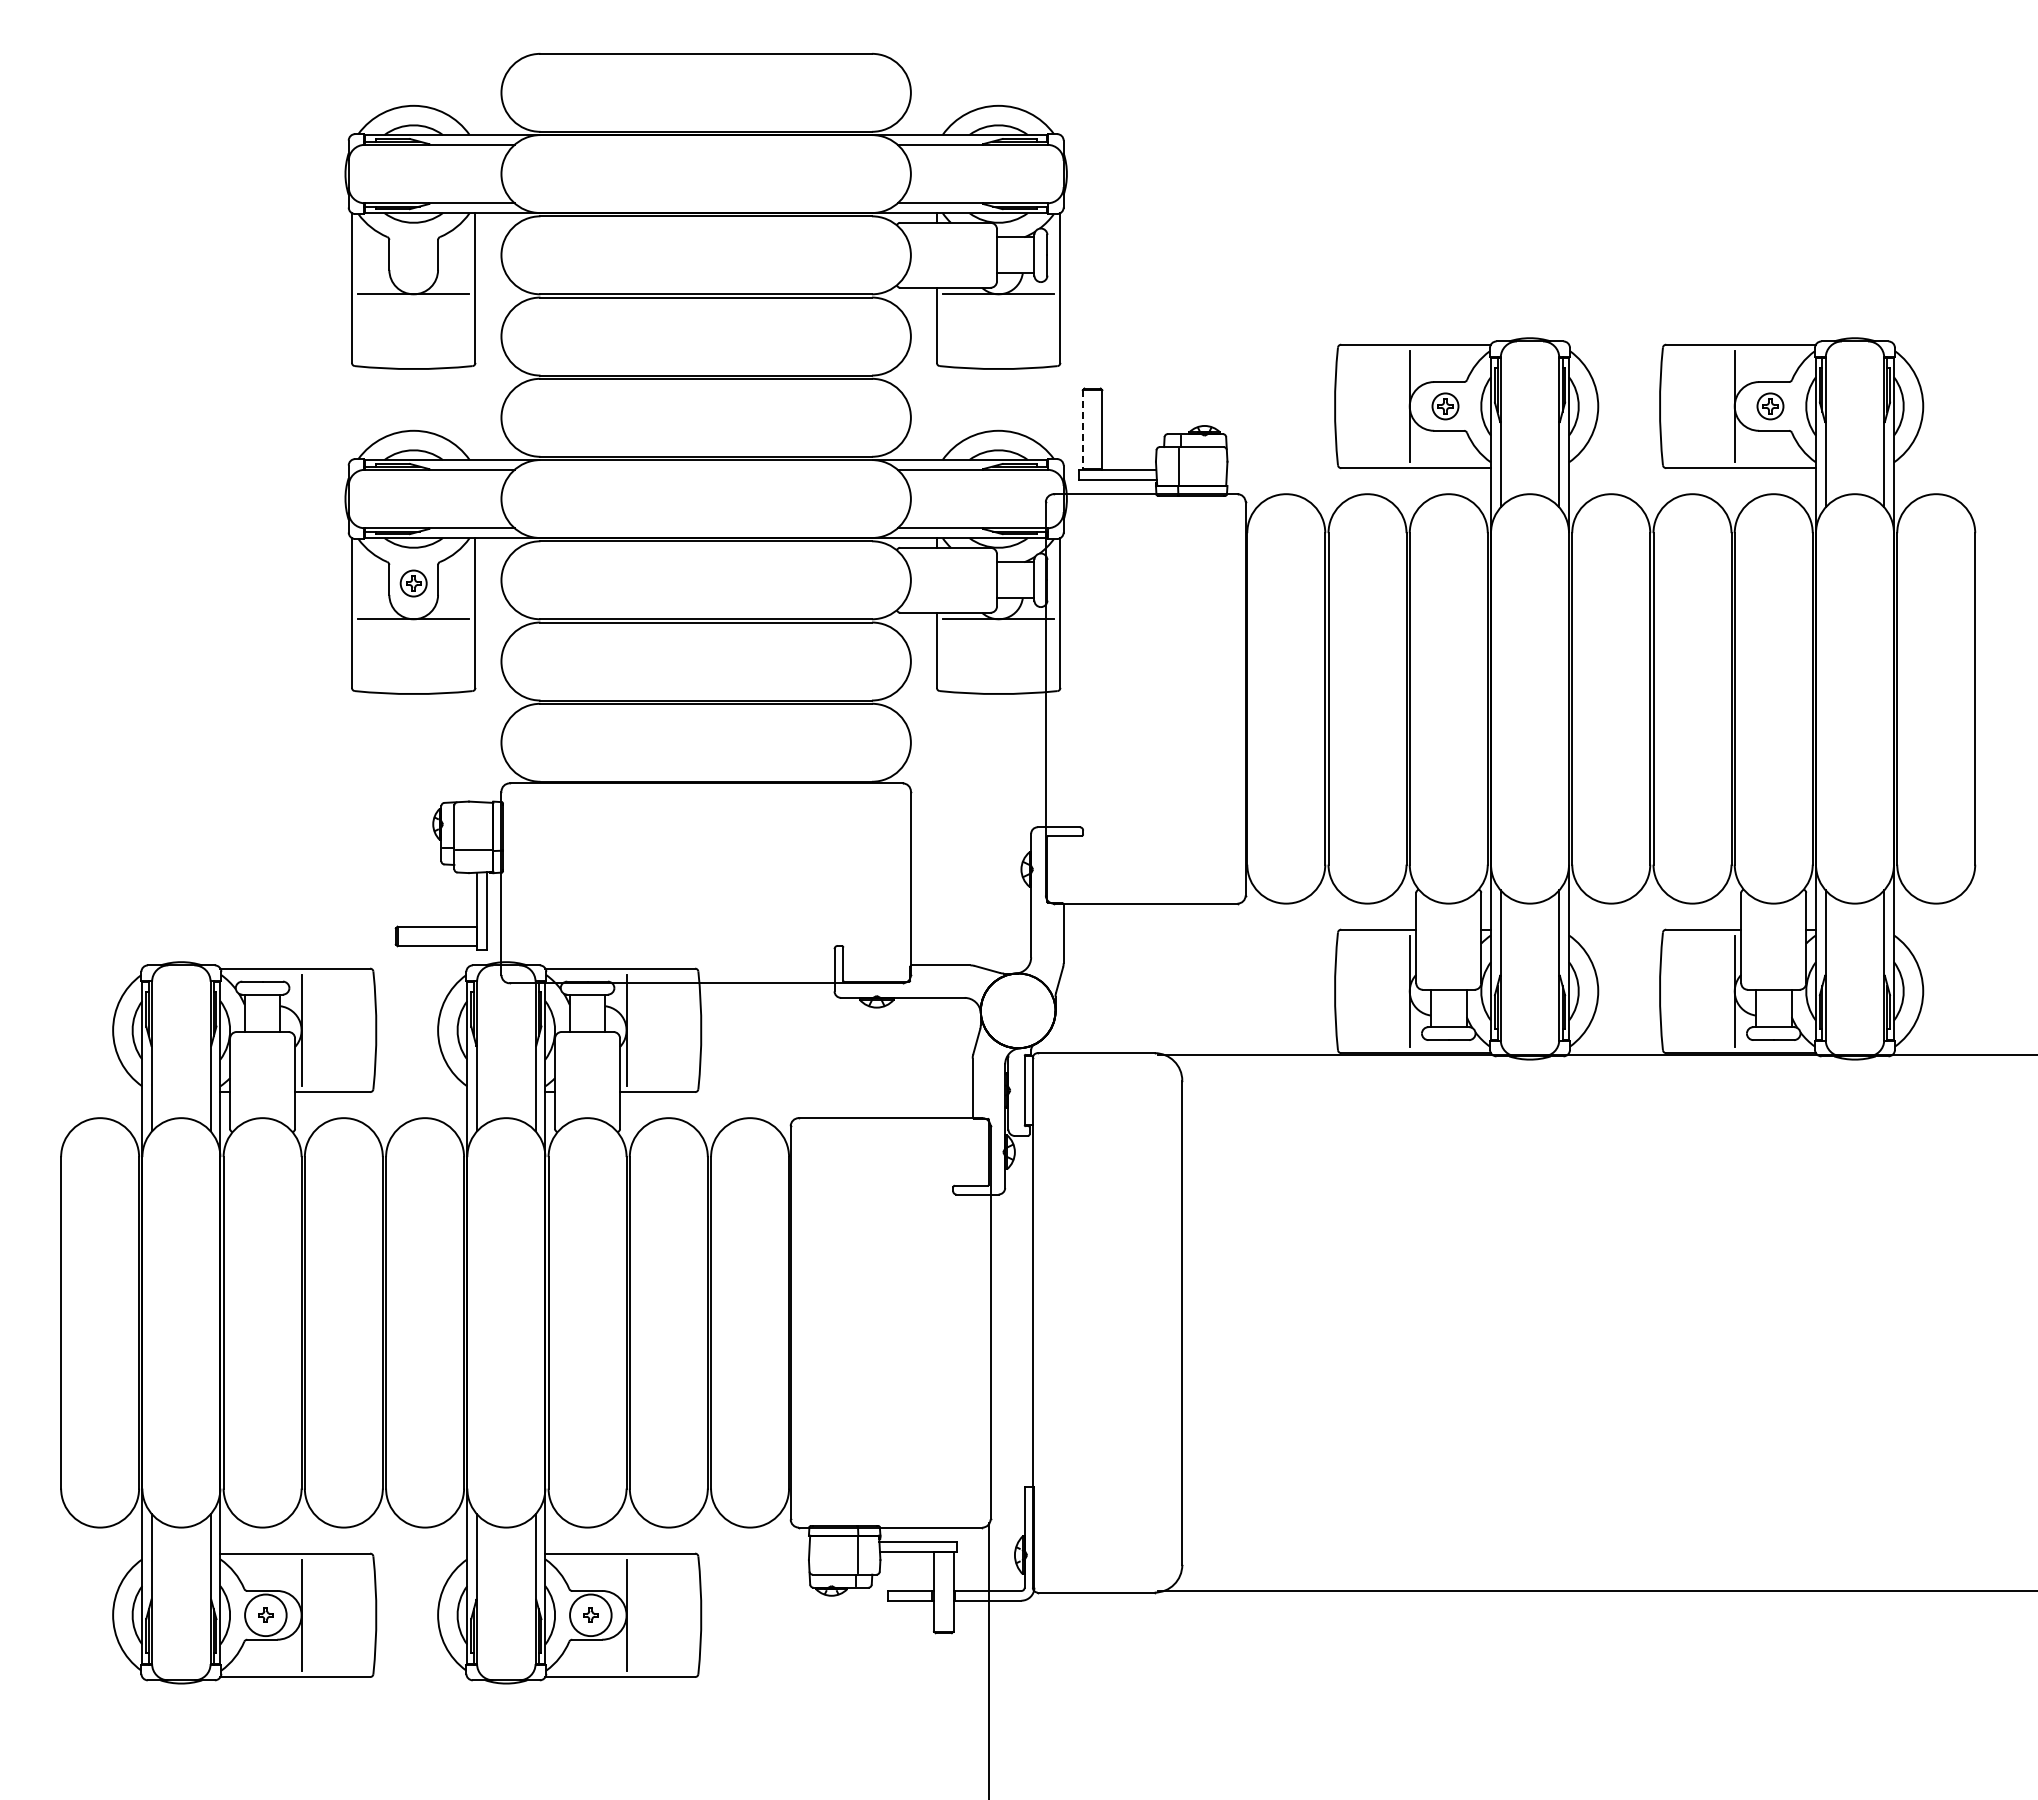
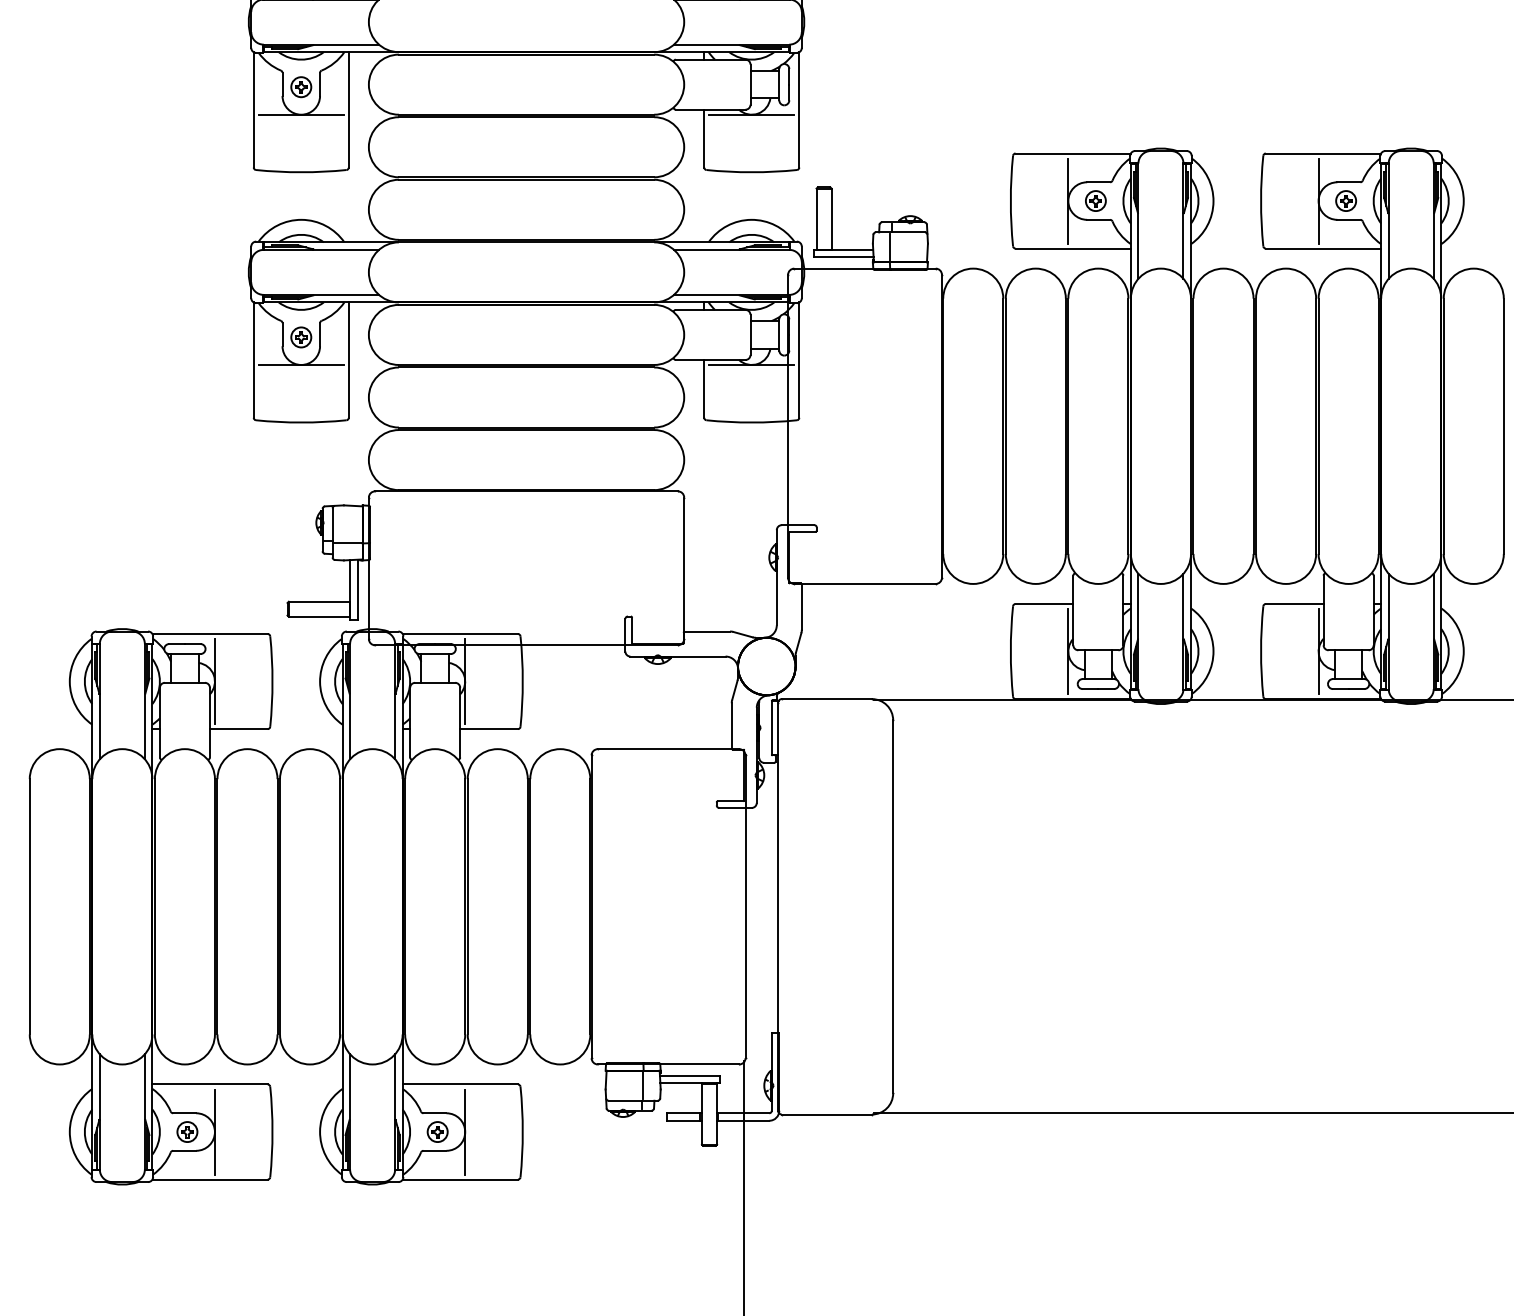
part: (413, 258) -> (301, 87), added
line: (1082, 430) -> (816, 219), dashed -> solid
circle: (265, 1615) -> (187, 1132), size x0.62
circle: (590, 1615) -> (437, 1132), size x0.62

